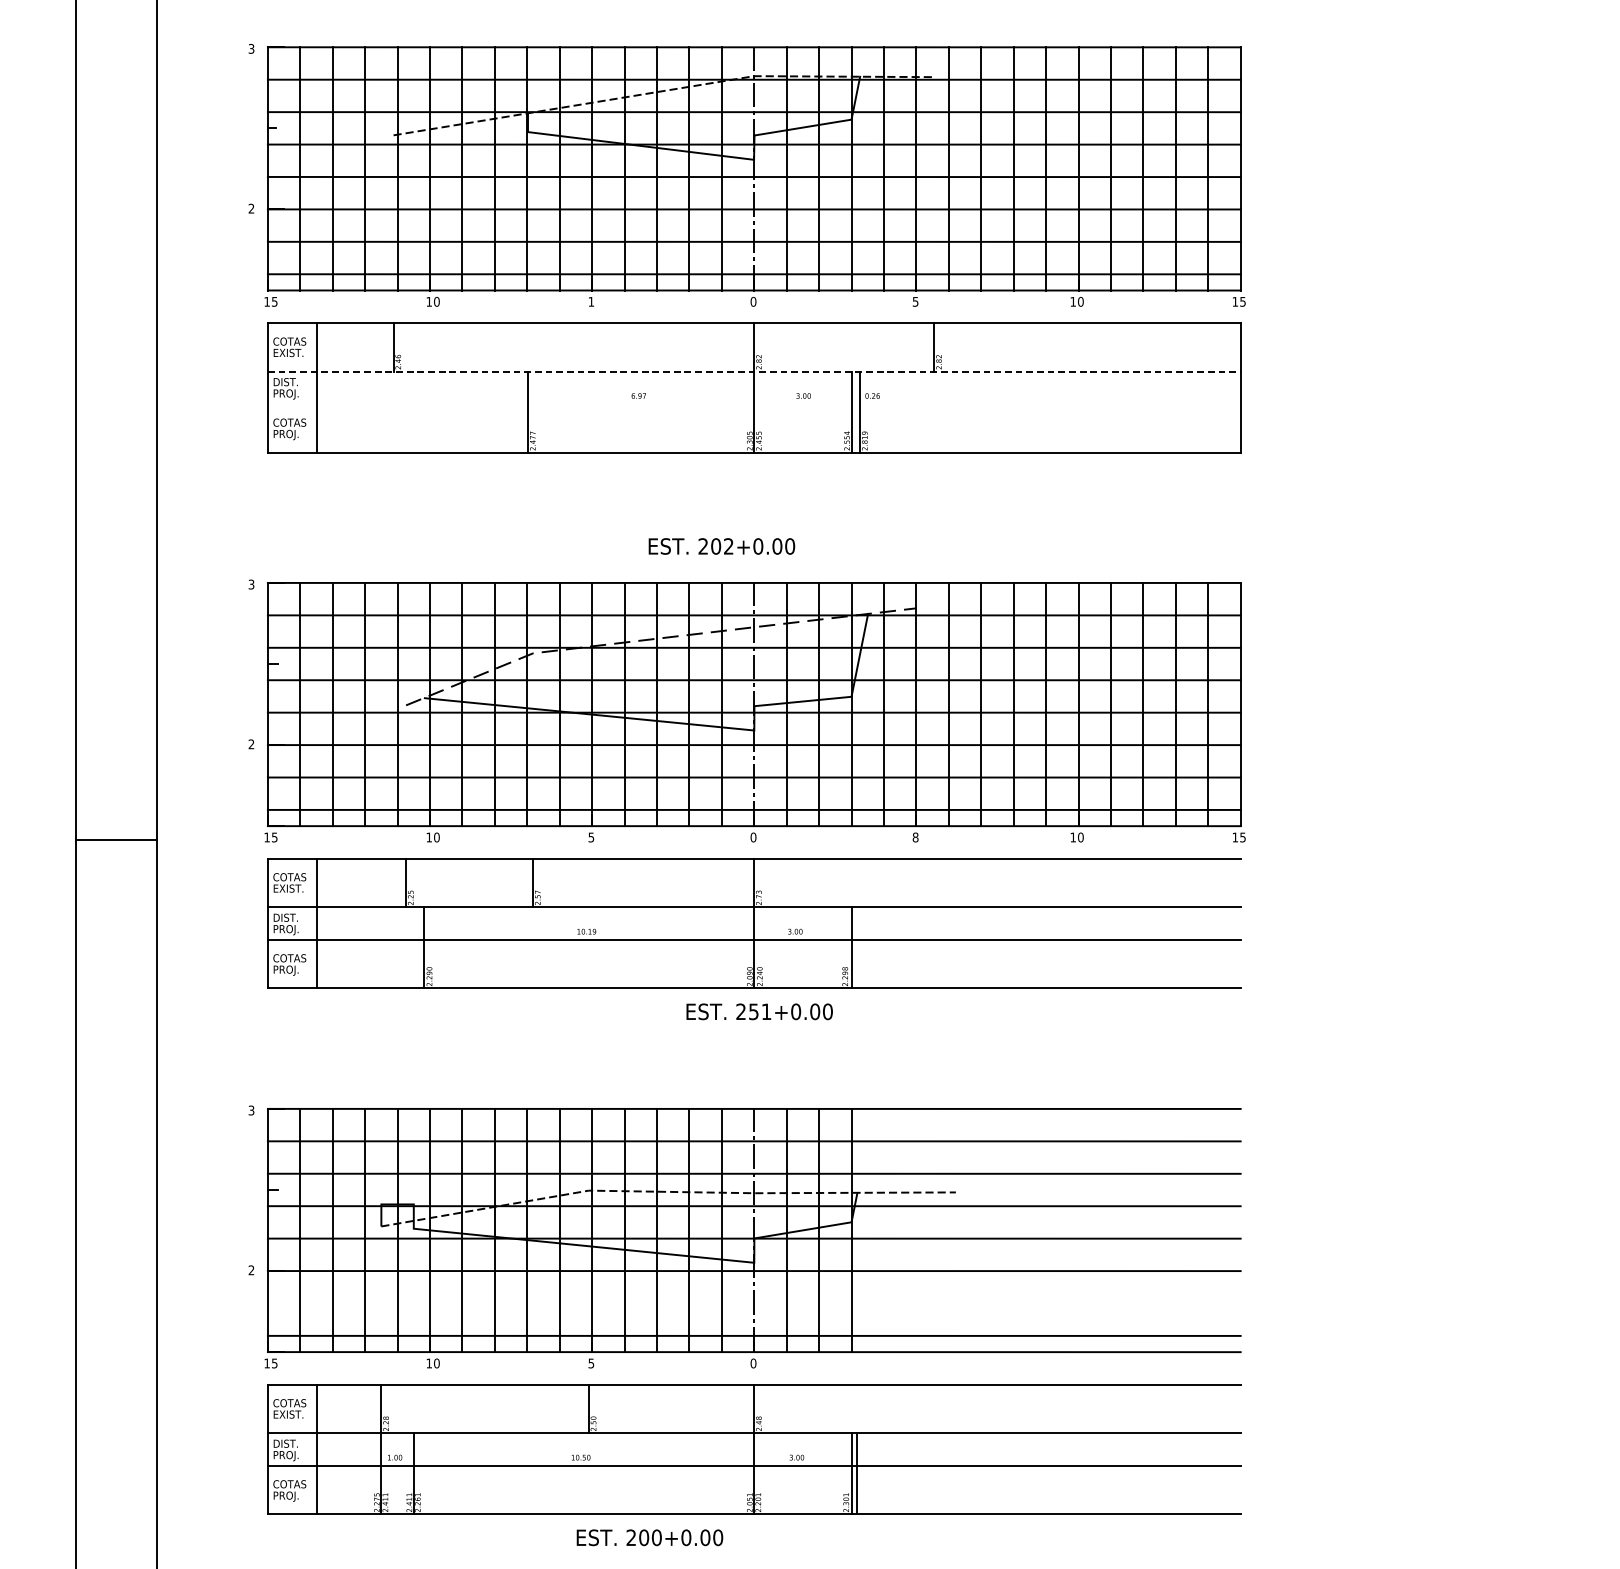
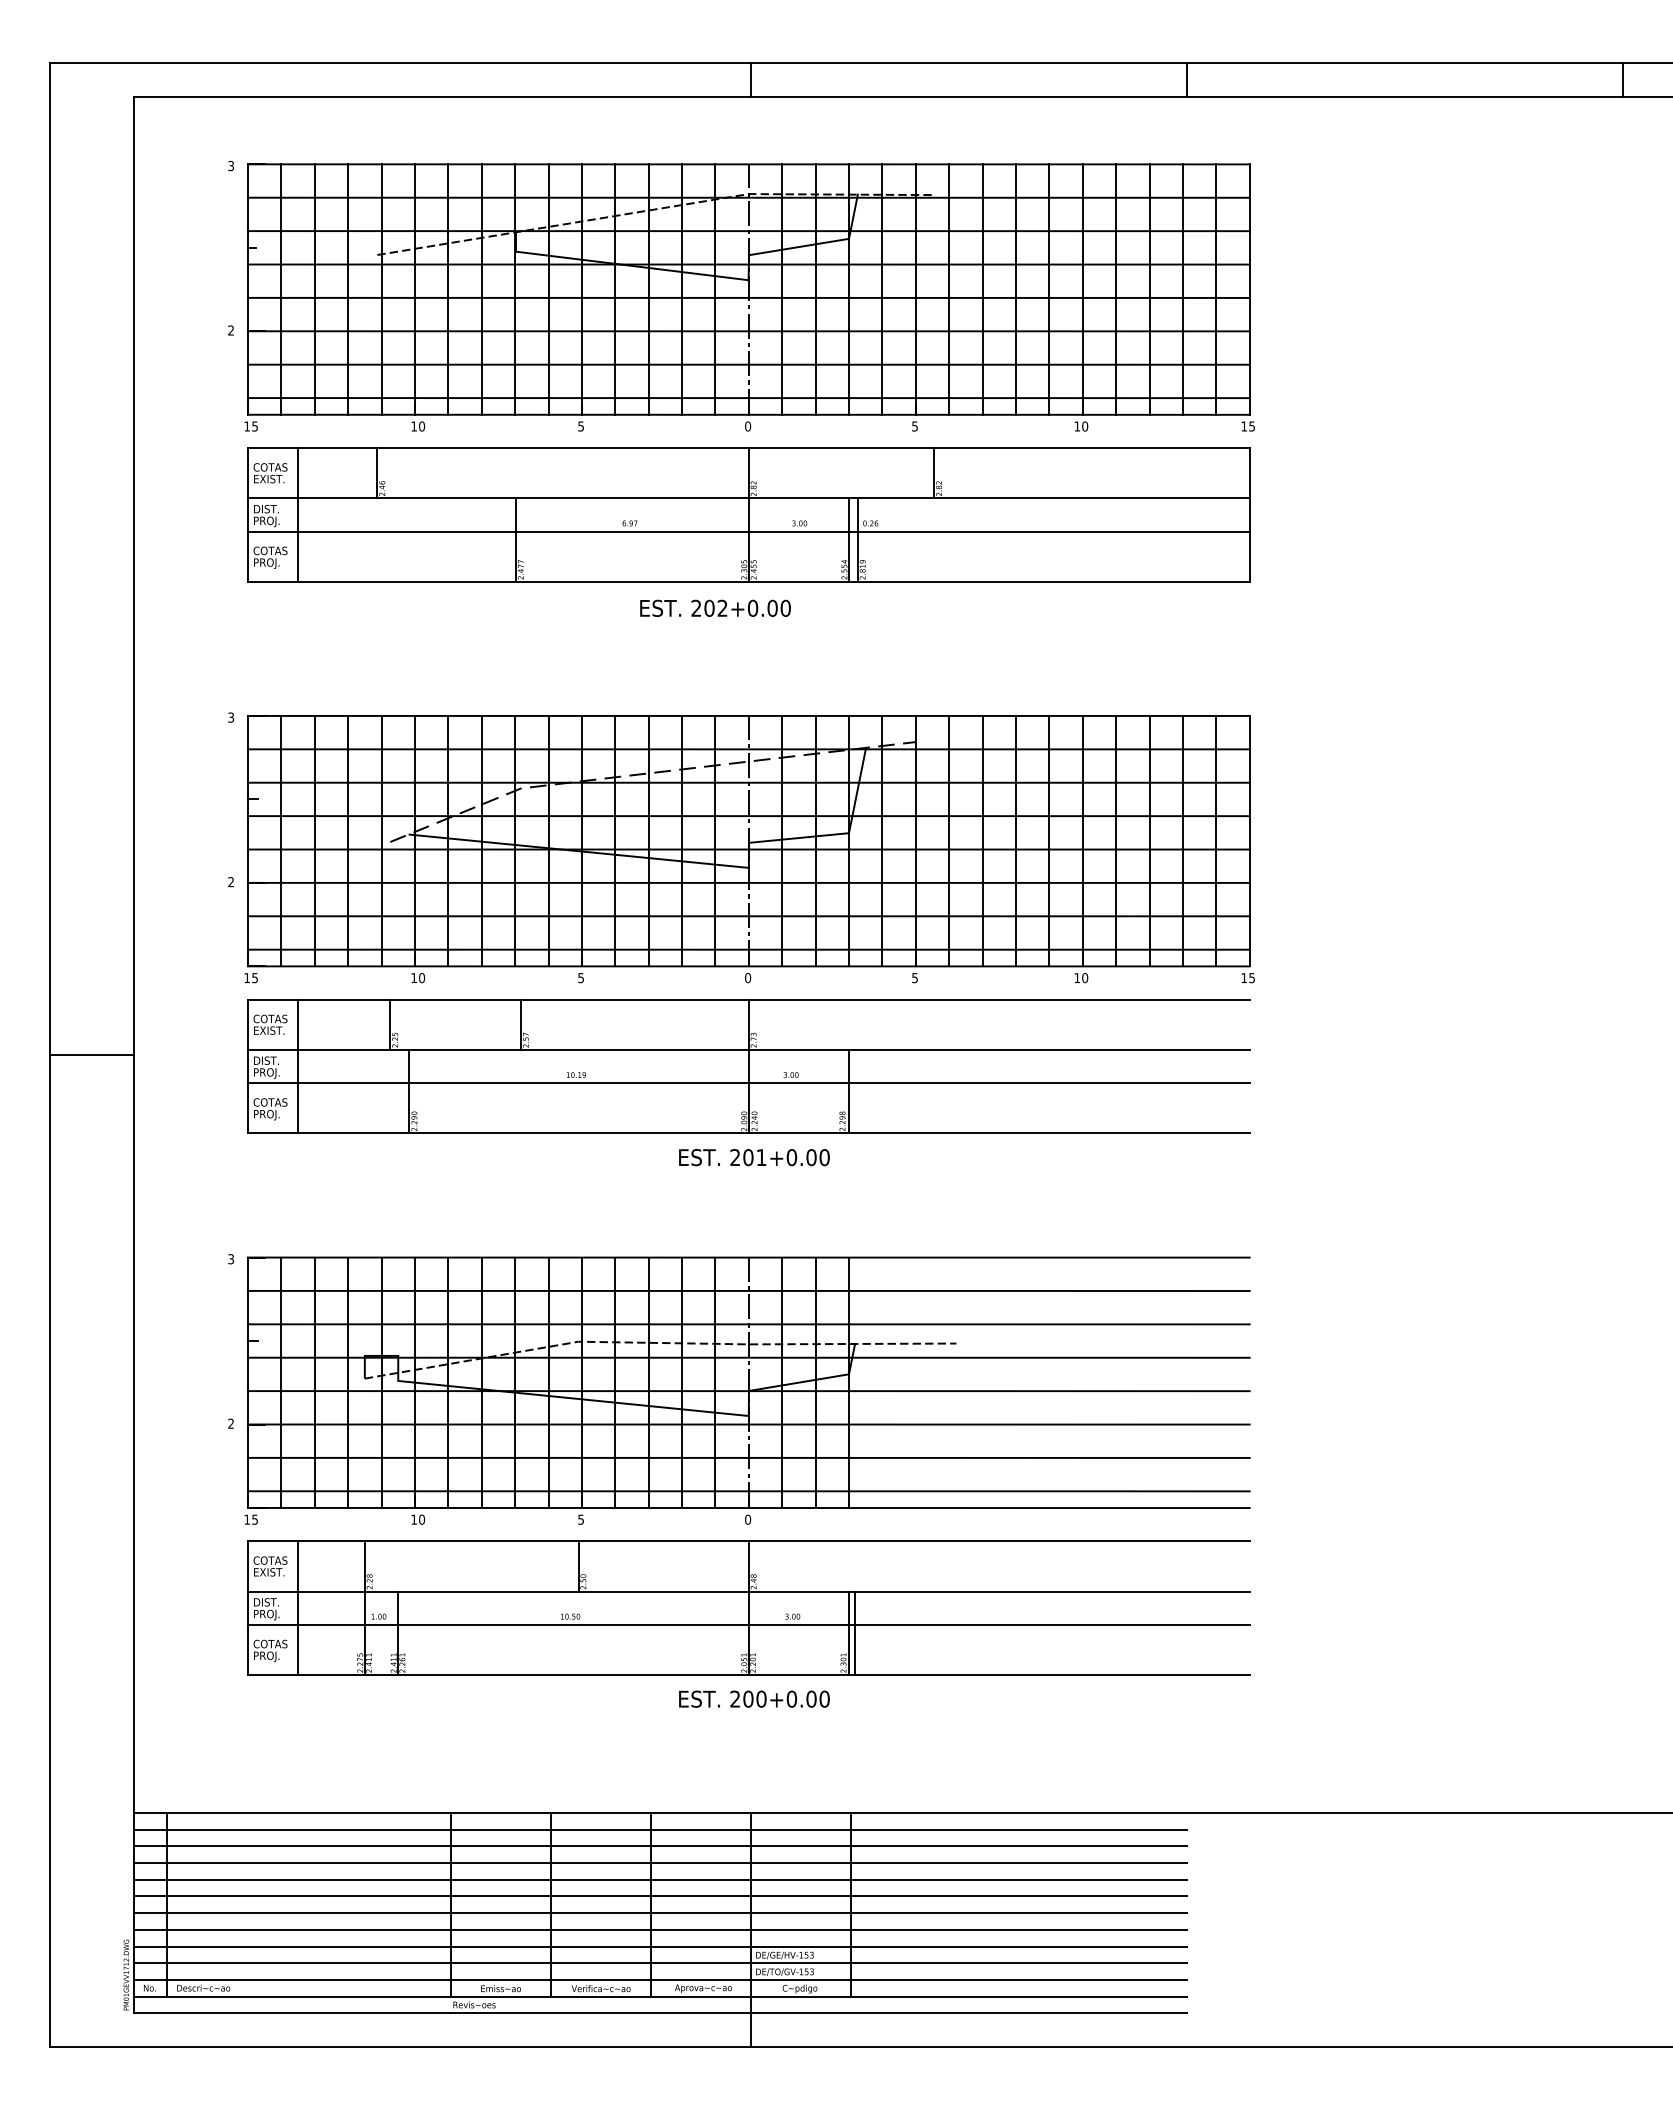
text: (590, 301) -> (580, 426), 1 -> 5
line: (753, 371) -> (748, 498), dashed -> solid
line: (753, 403) -> (748, 531), added
text: (721, 545) -> (715, 607), moved
text: (916, 837) -> (915, 978), 8 -> 5
line: (115, 839) -> (91, 1054), moved
text: (753, 1011) -> (748, 1157), 251+0.00 -> 201+0.00
line: (753, 1303) -> (748, 1457), added
text: (650, 1537) -> (754, 1698), moved

